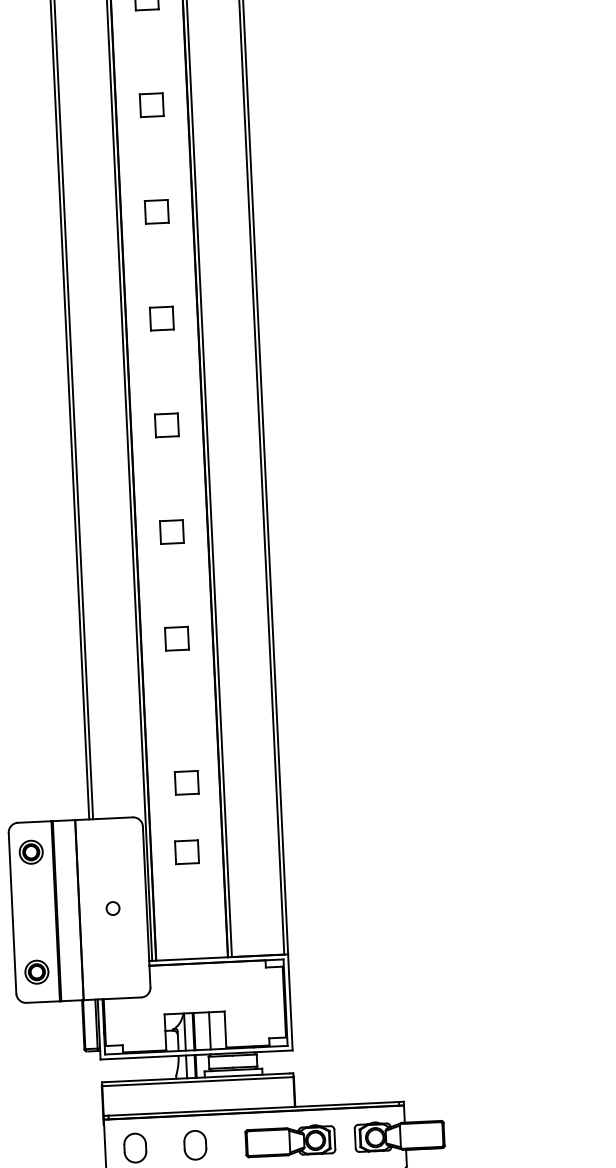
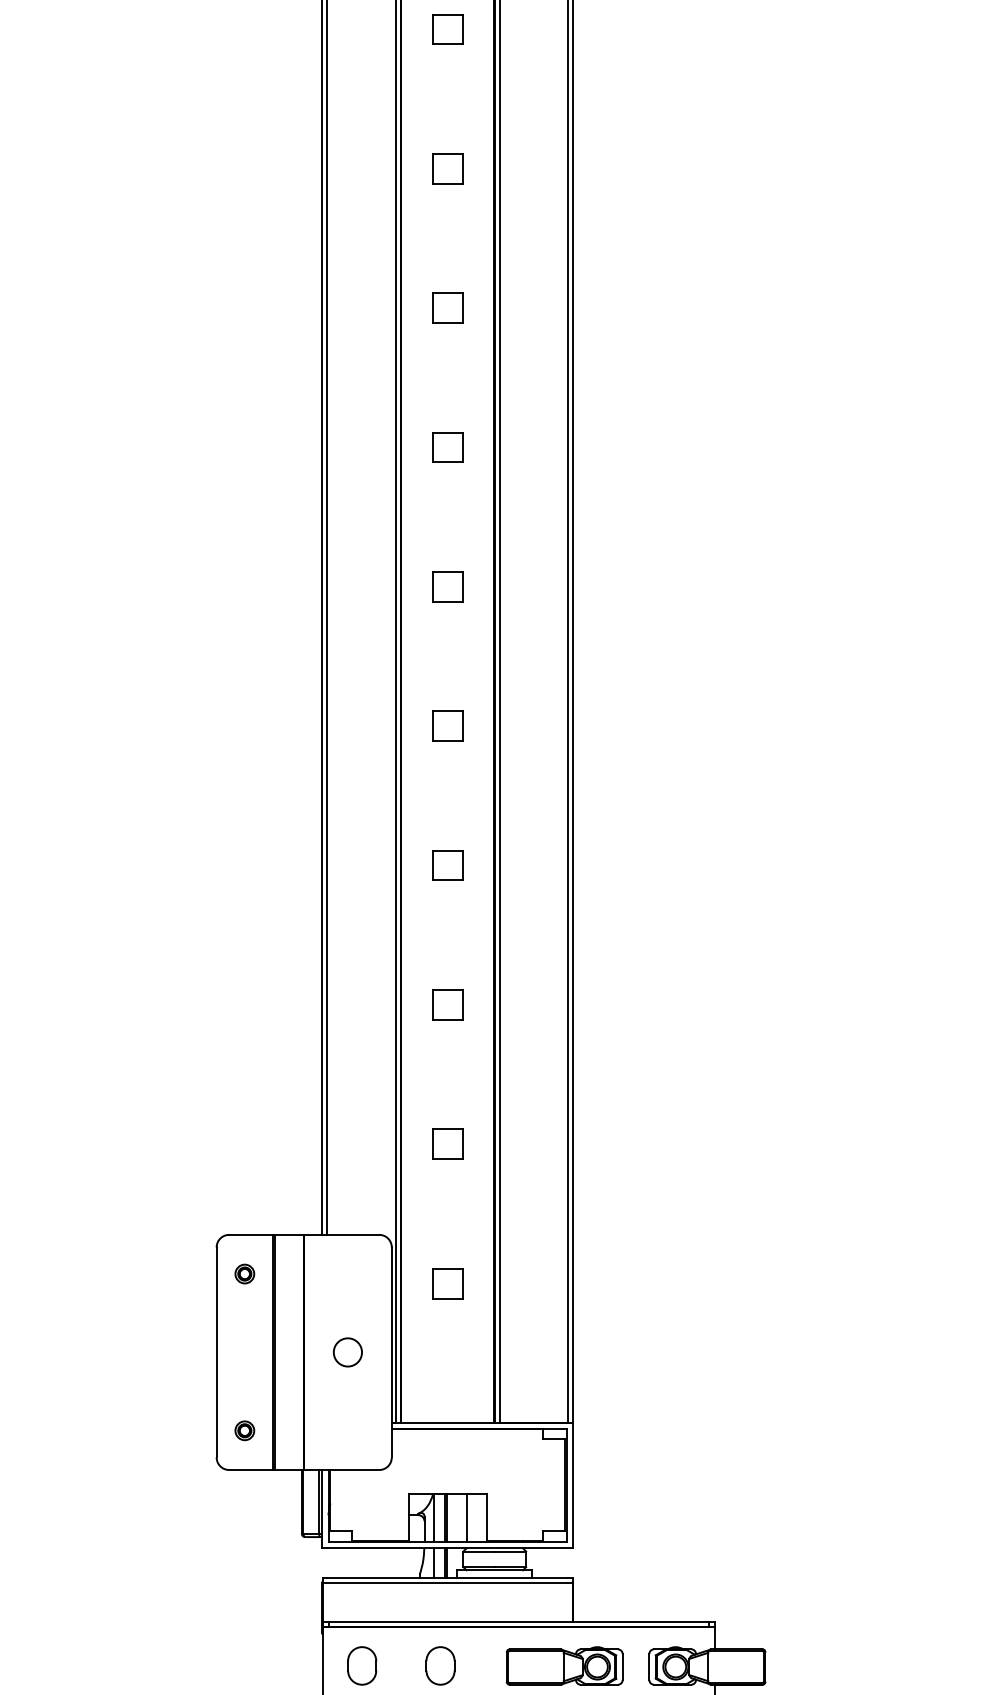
part: (186, 782) -> (447, 1143), moved
part: (31, 851) -> (244, 1273), size x0.62
circle: (112, 908) -> (347, 1352), size x1.67
part: (36, 972) -> (244, 1430), size x0.62

